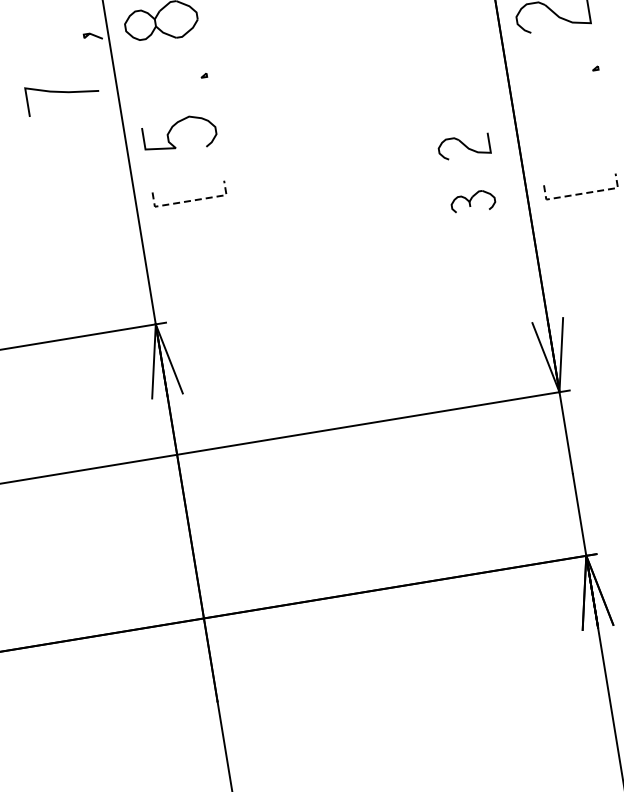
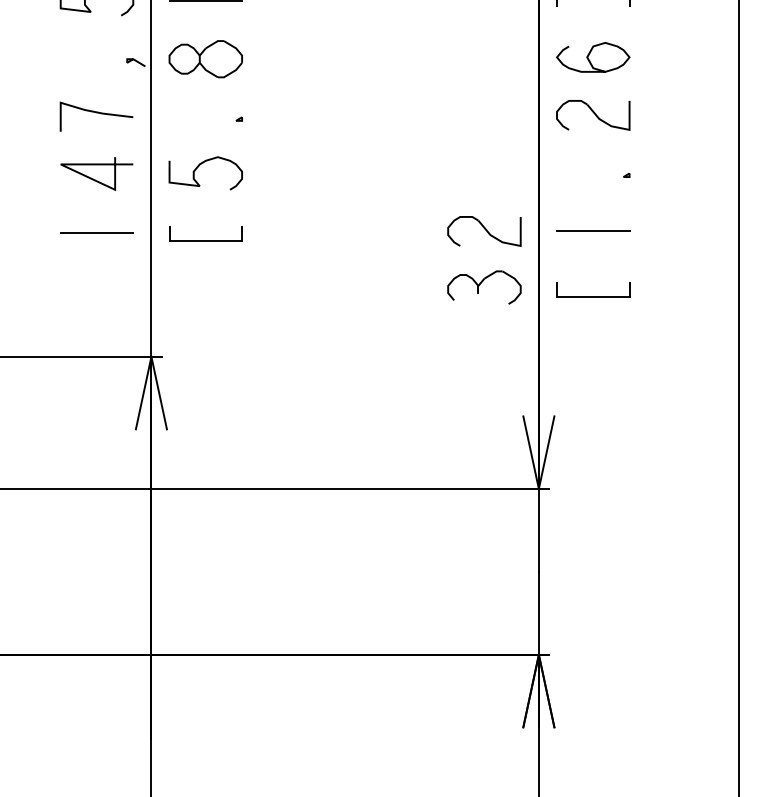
line: (571, 129) -> (593, 231), added
part: (464, 146) -> (484, 231), size x1.43
line: (69, 157) -> (93, 178), added
line: (582, 193) -> (593, 296), dashed -> solid
line: (191, 200) -> (206, 240), dashed -> solid
part: (473, 202) -> (484, 287), size x1.67
line: (81, 211) -> (96, 233), added

